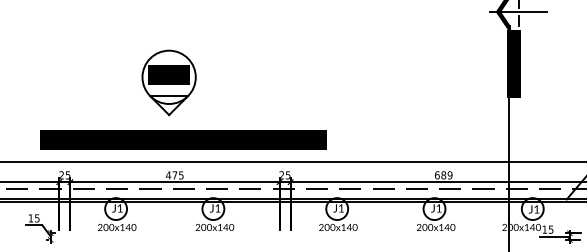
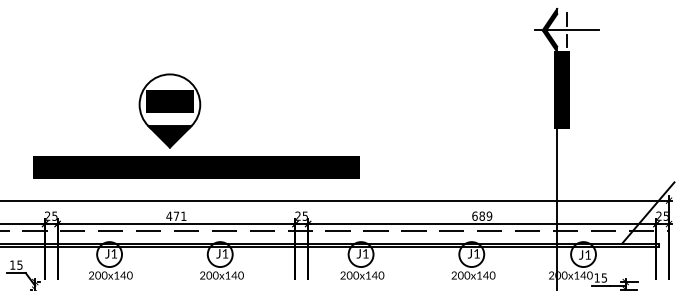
fill: (168, 105) -> (169, 136), added
text: (183, 140) -> (196, 167), moved
text: (181, 175) -> (183, 216), 475 -> 471

